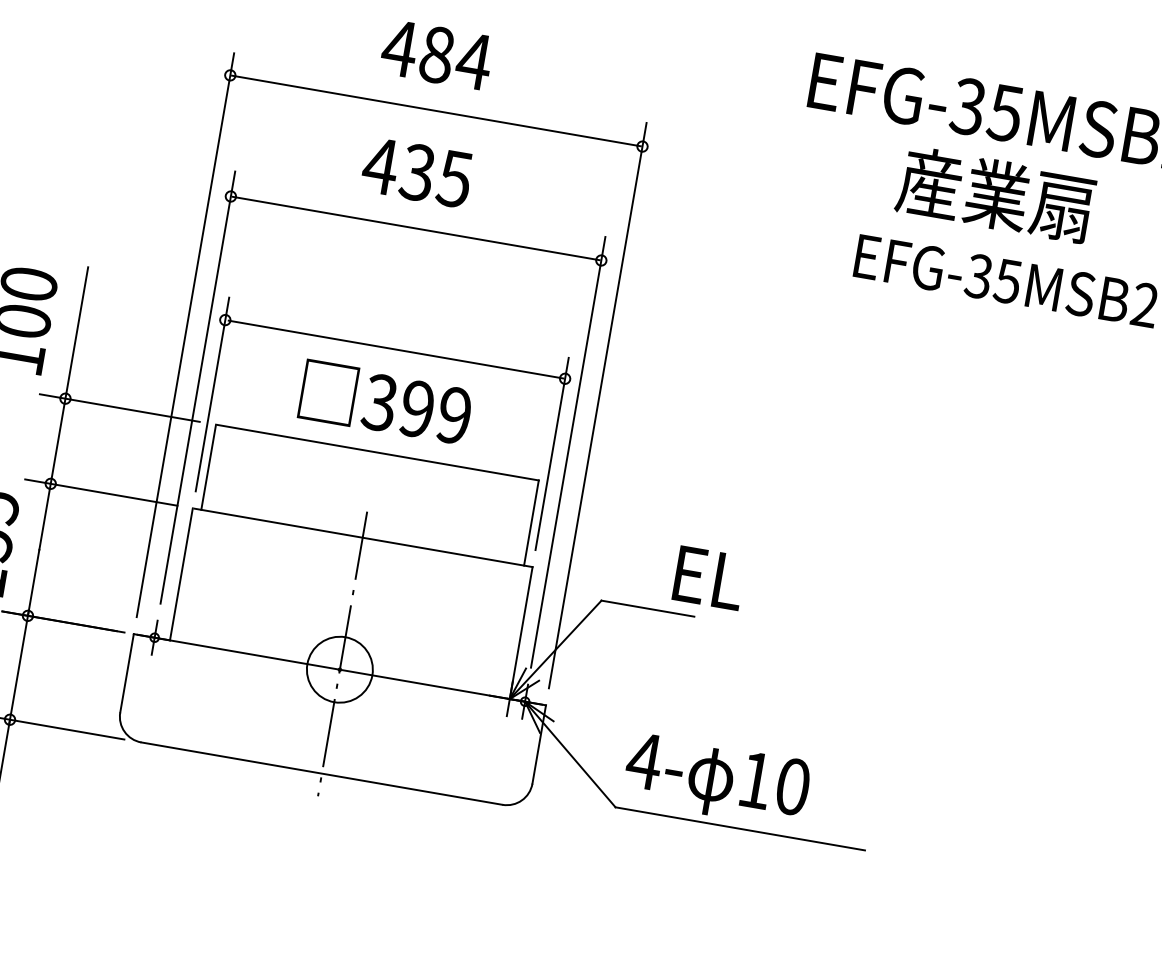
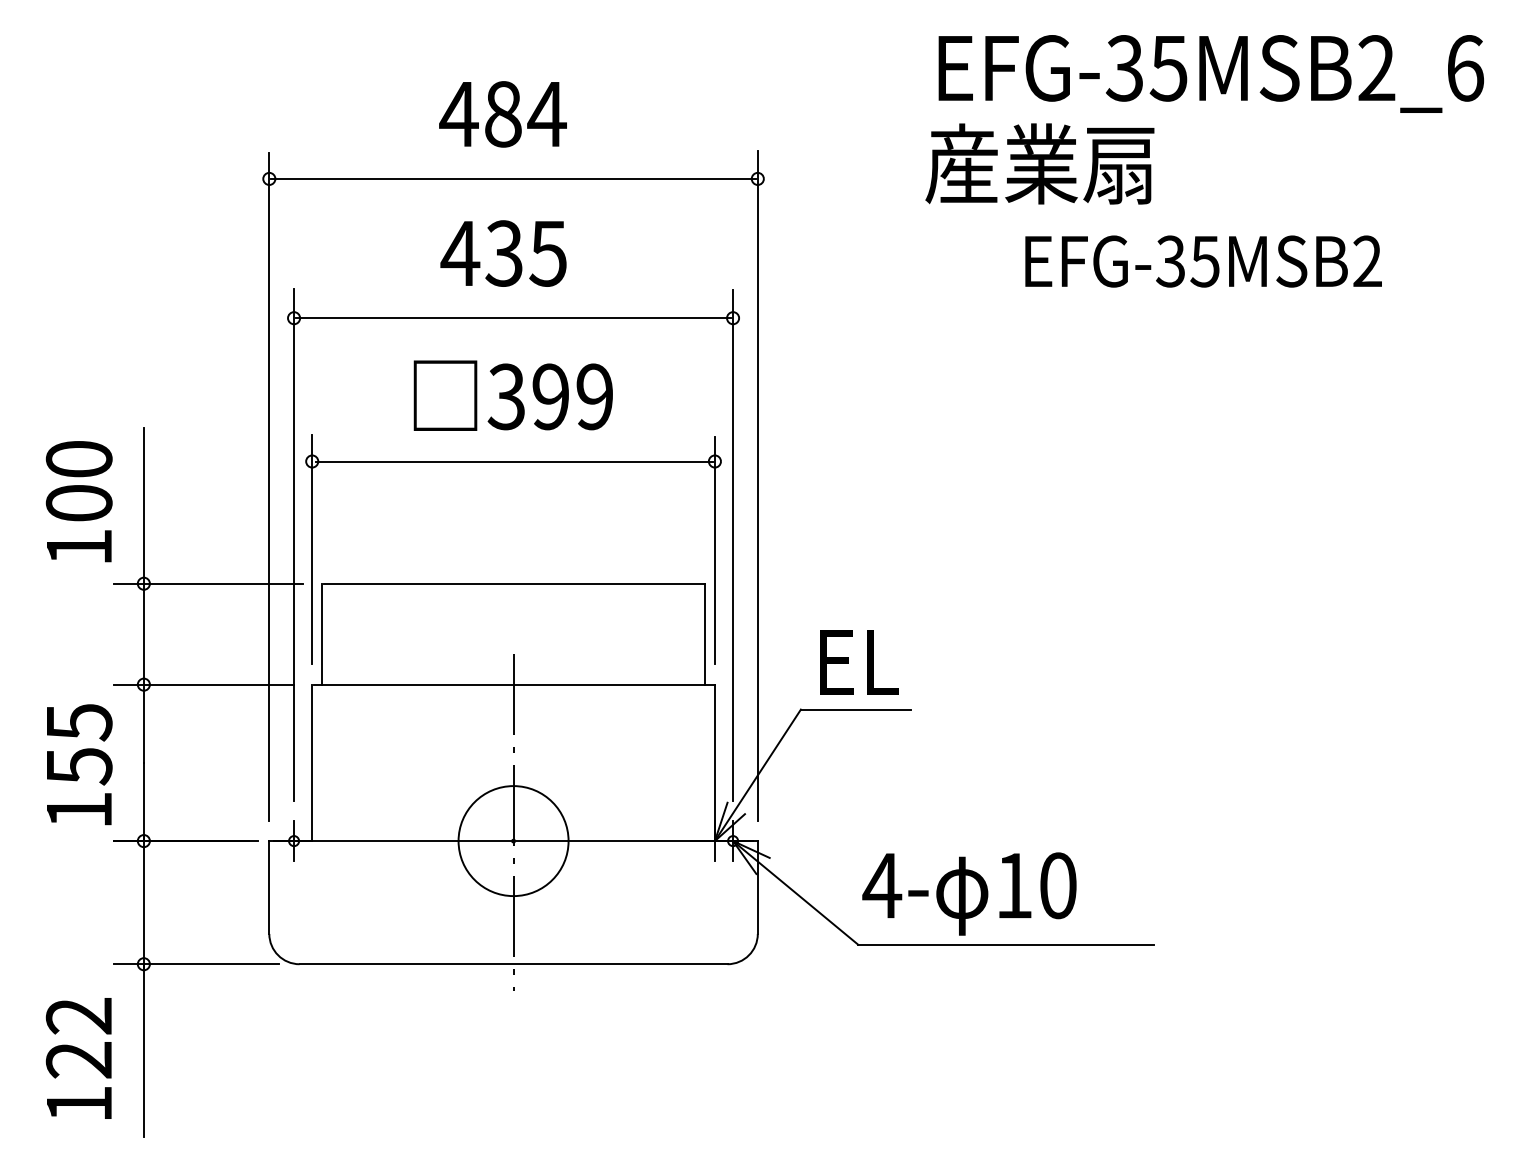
text: (995, 194) -> (1039, 163), moved
text: (385, 402) -> (512, 395), moved
text: (709, 578) -> (859, 662), moved
circle: (339, 670) -> (513, 841), size x1.43

